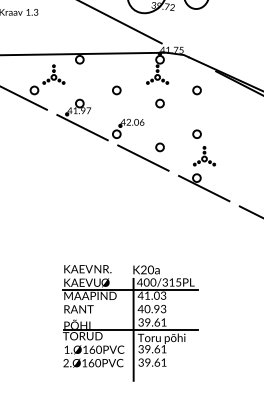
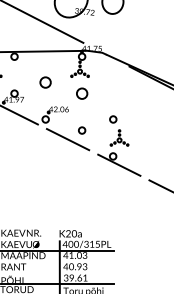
circle: (116, 90) -> (45, 82), size x1.6
circle: (196, 90) -> (112, 82), removed
circle: (159, 103) -> (81, 93), size x1.6

